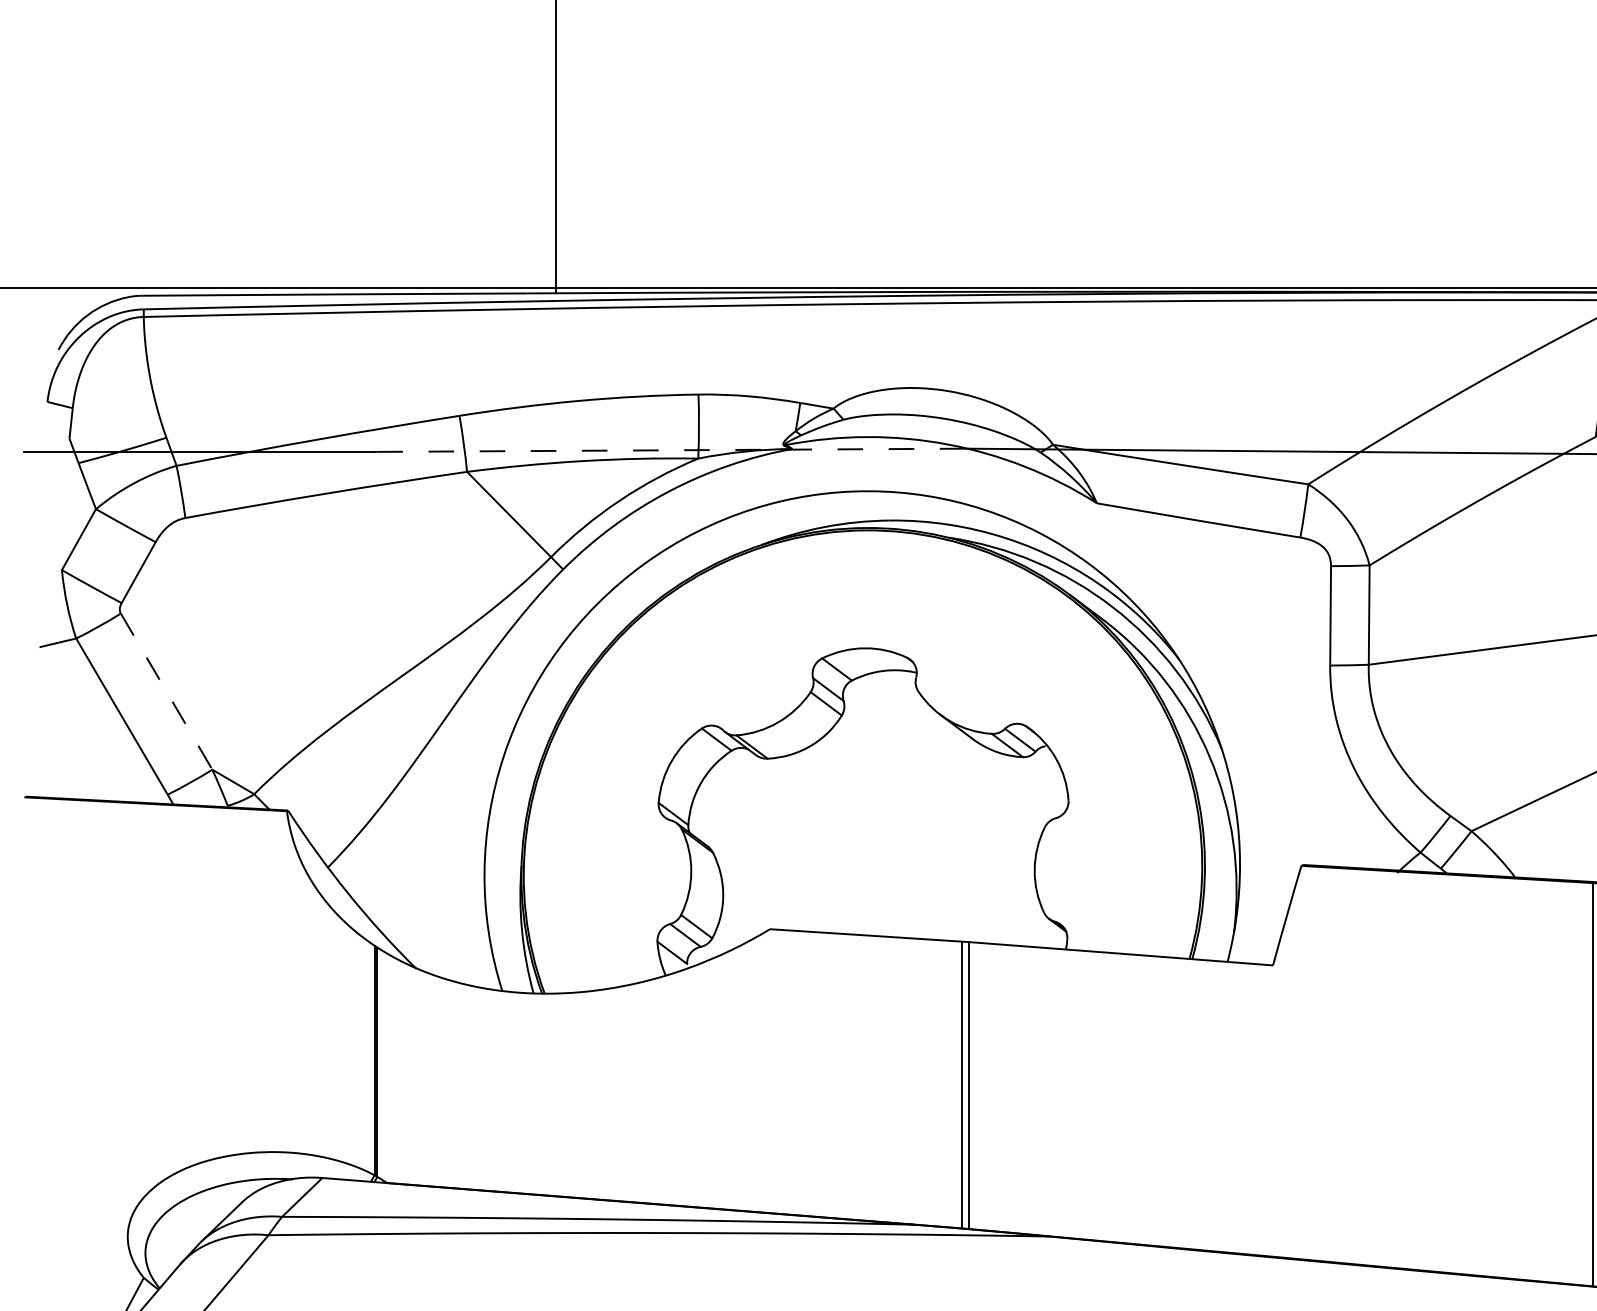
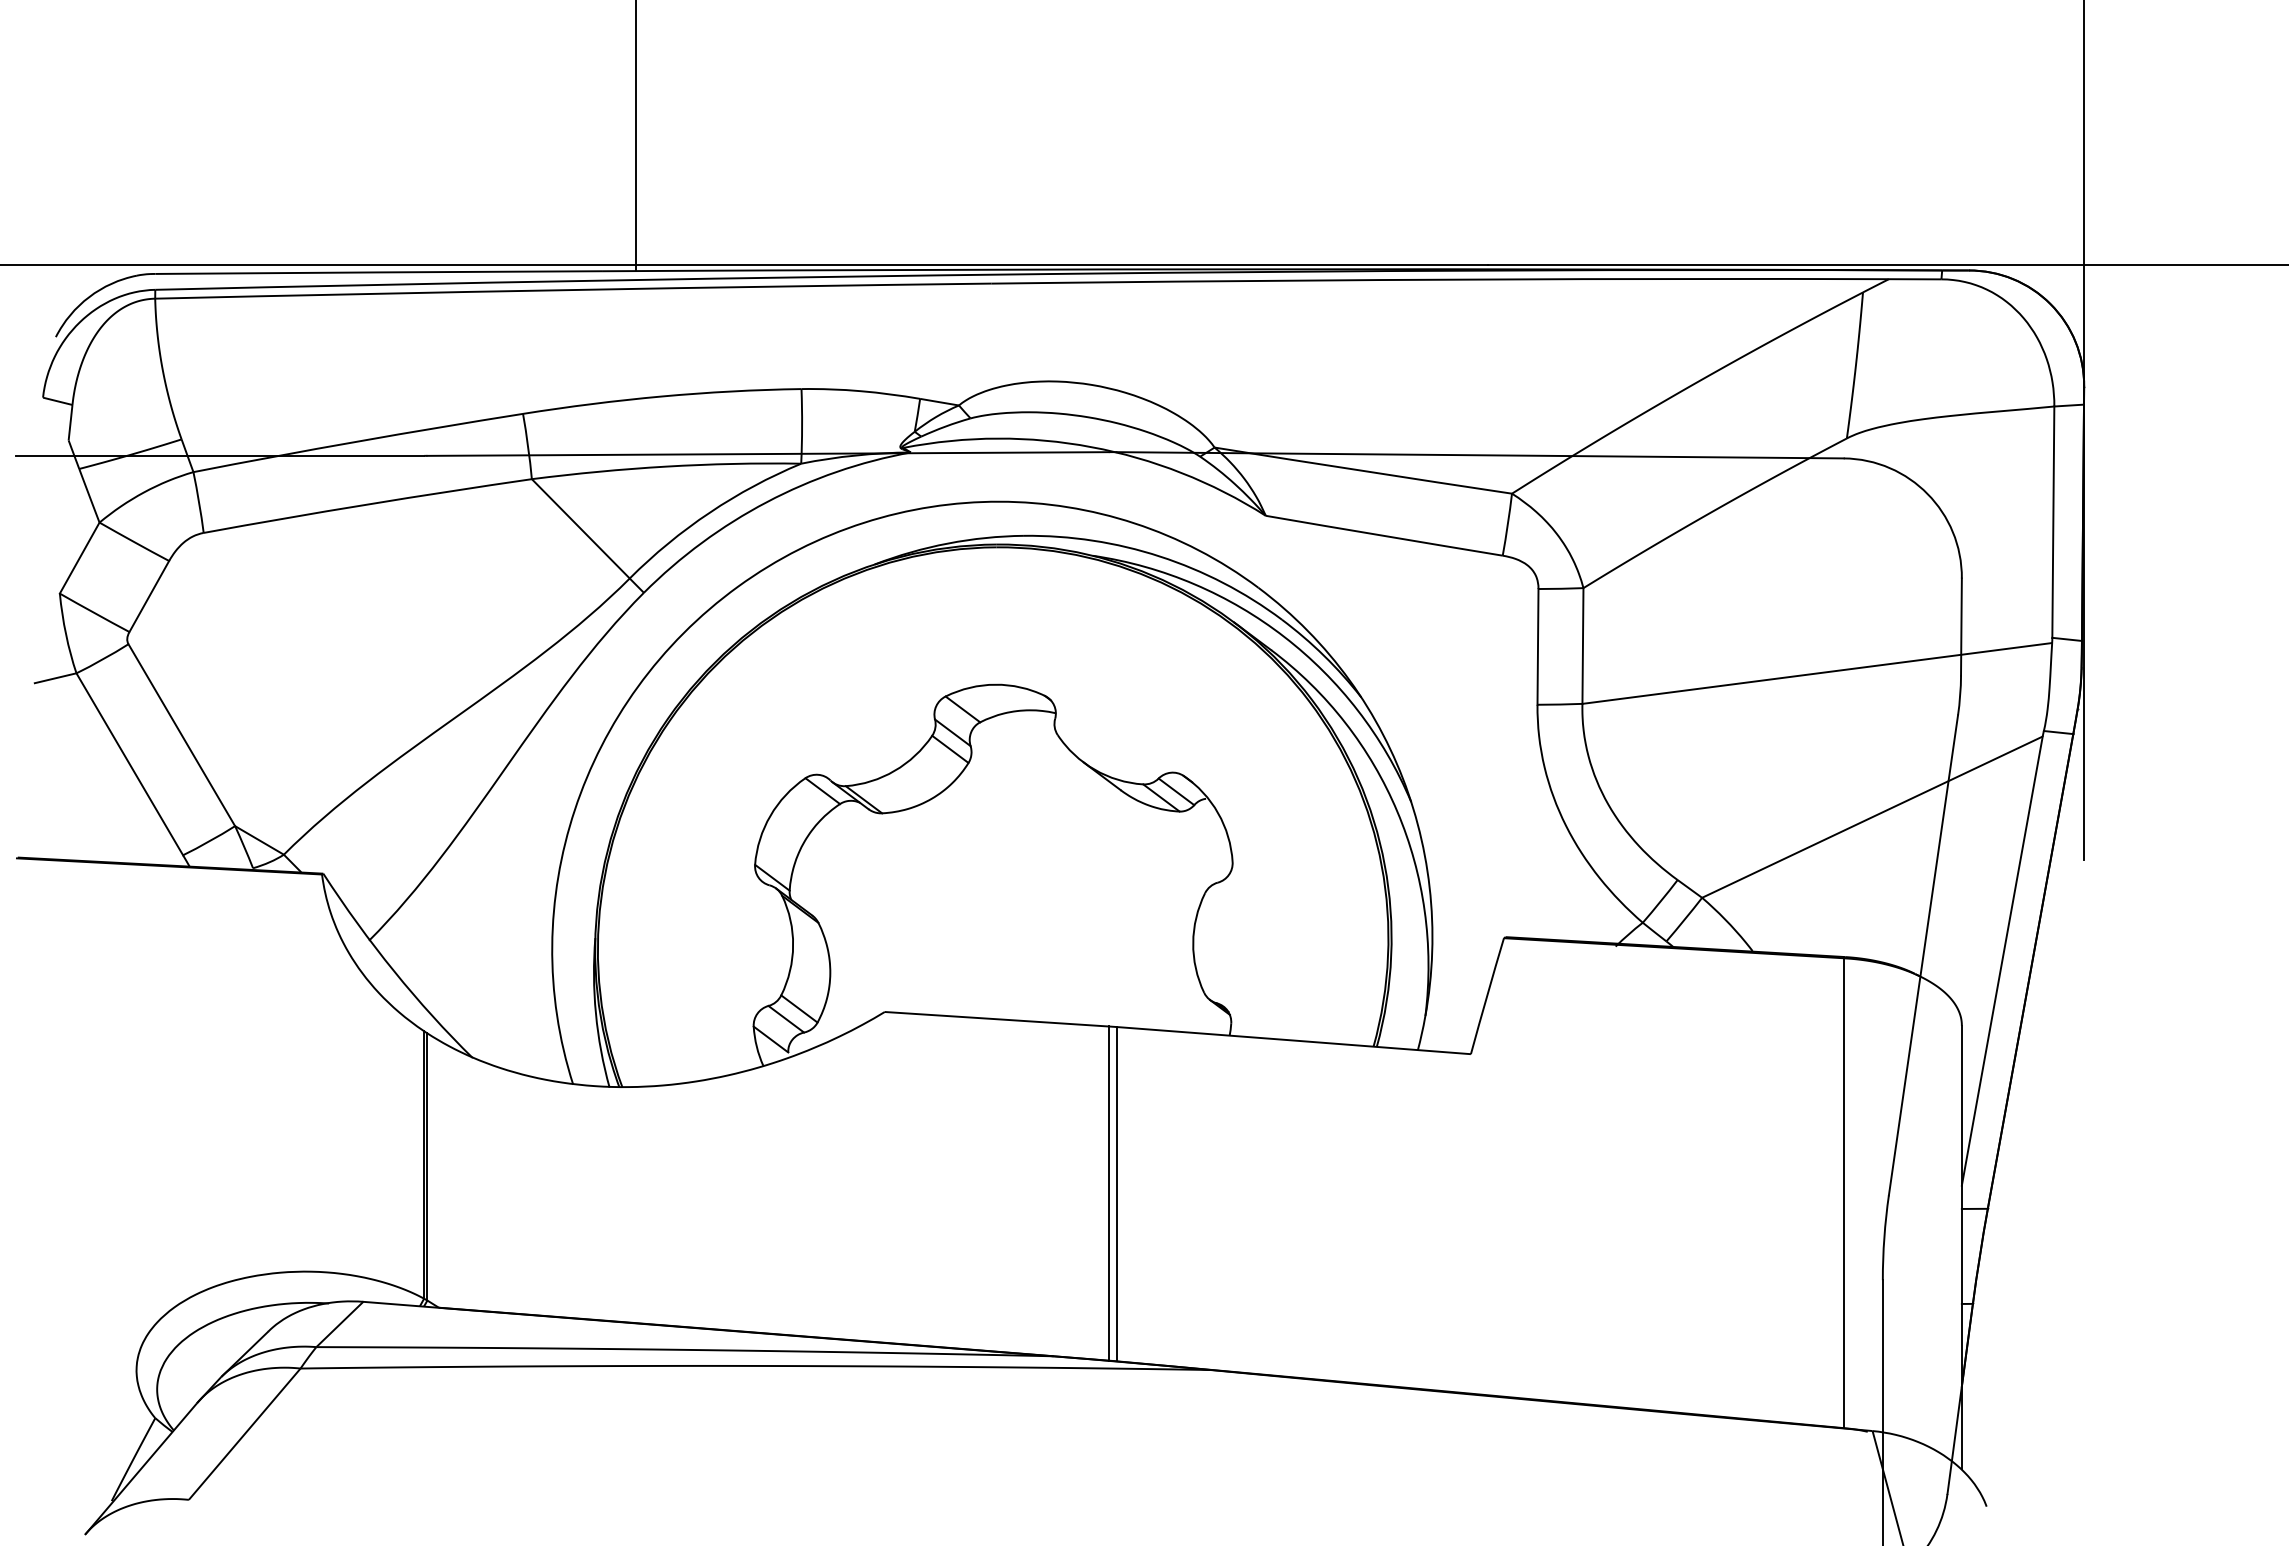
line: (670, 450) -> (768, 454), dashed -> solid
line: (167, 691) -> (182, 735), dashed -> solid

